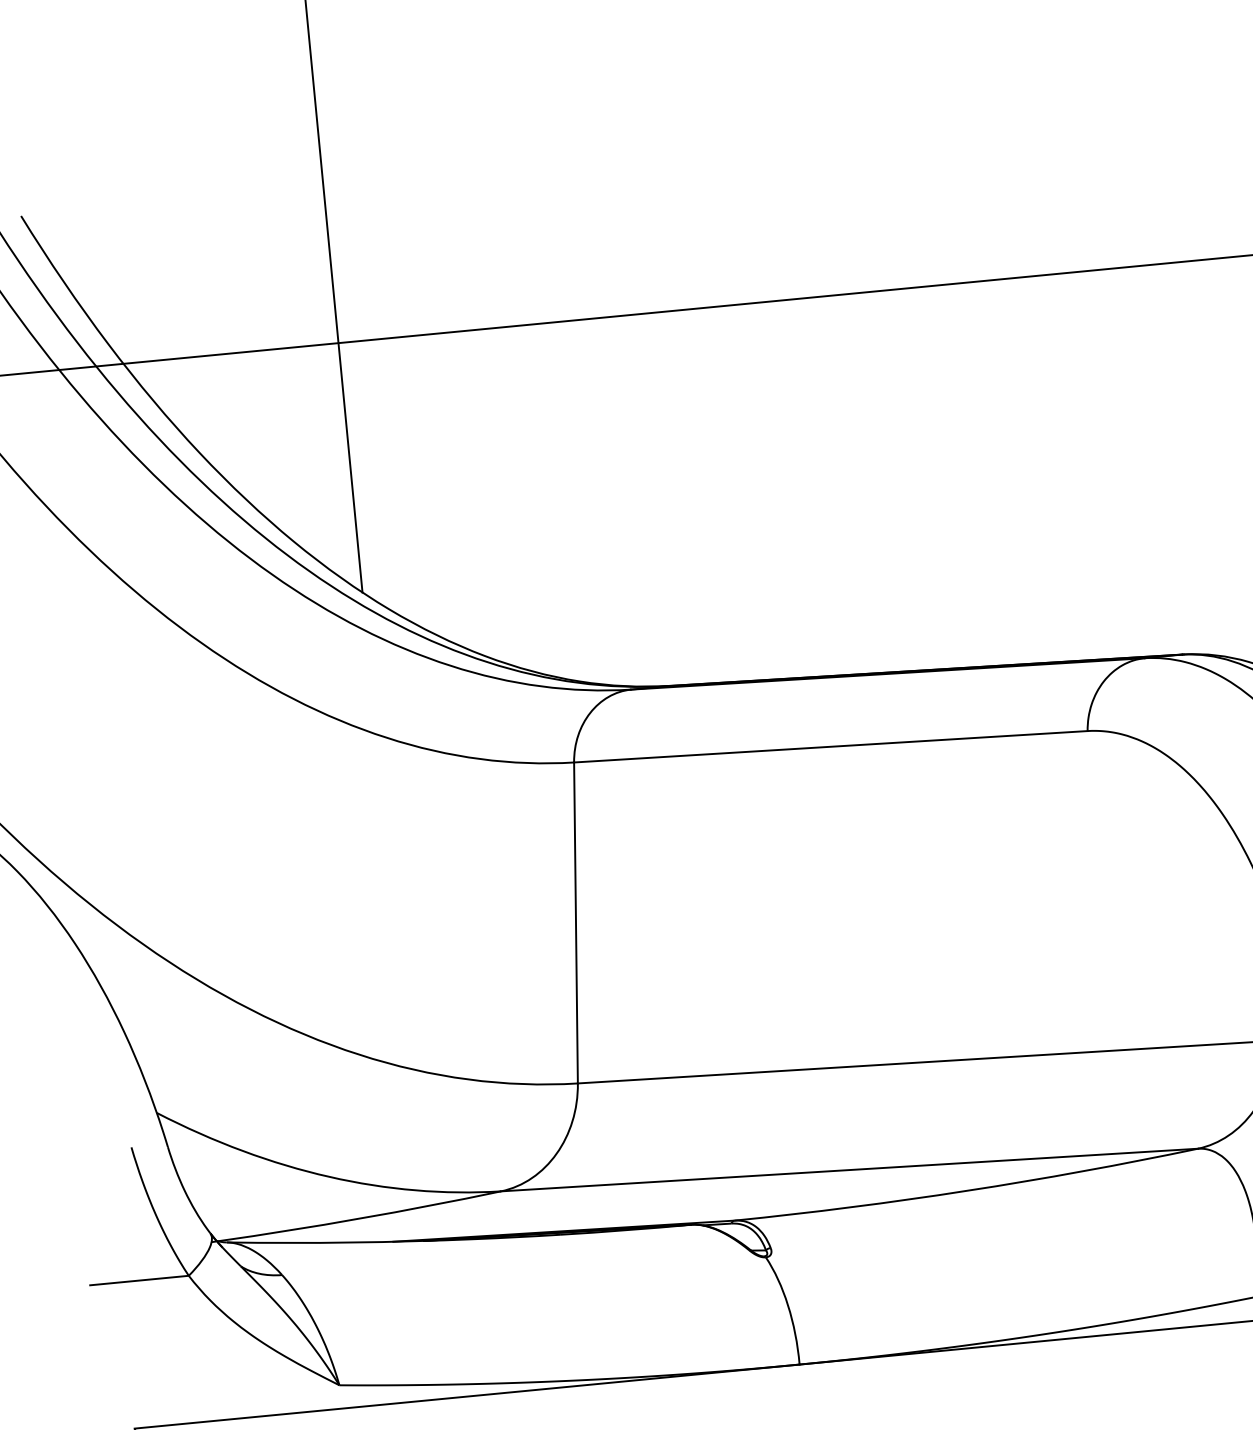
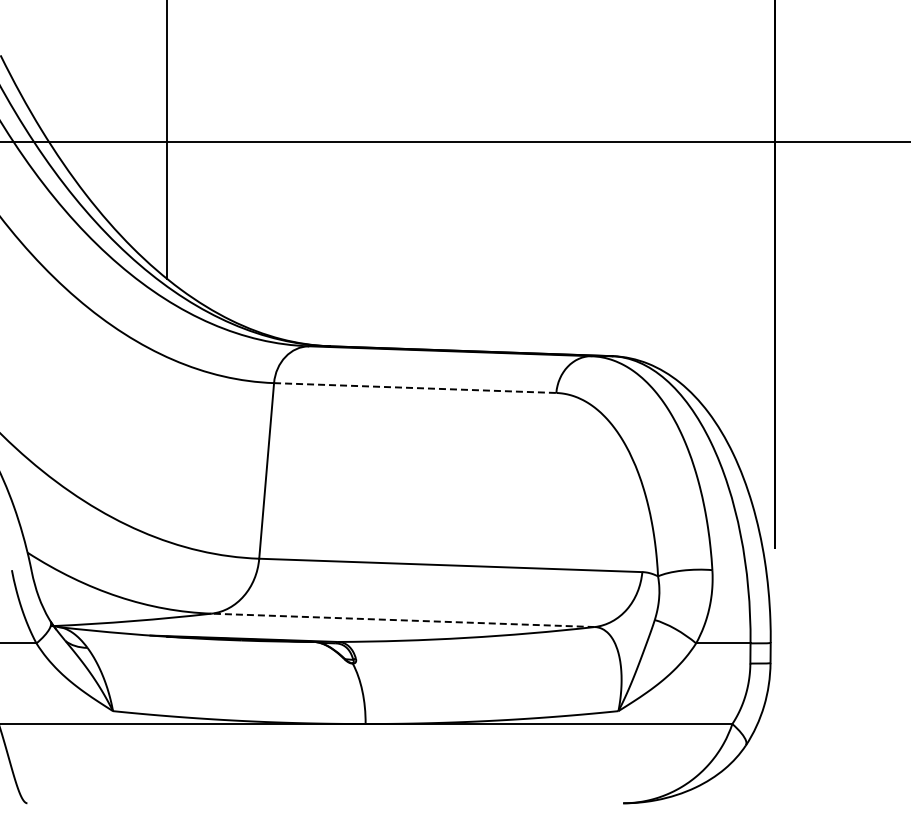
line: (831, 747) -> (415, 388), solid -> dashed
line: (850, 1170) -> (403, 620), solid -> dashed

